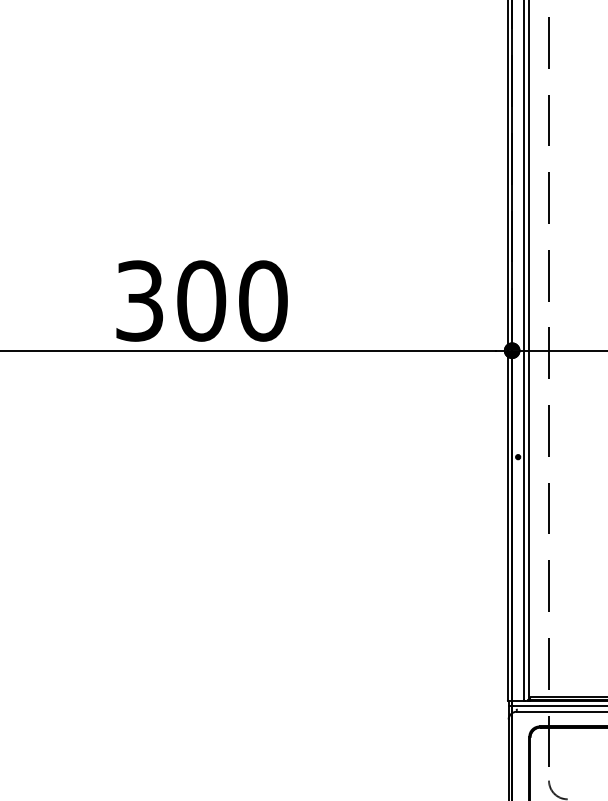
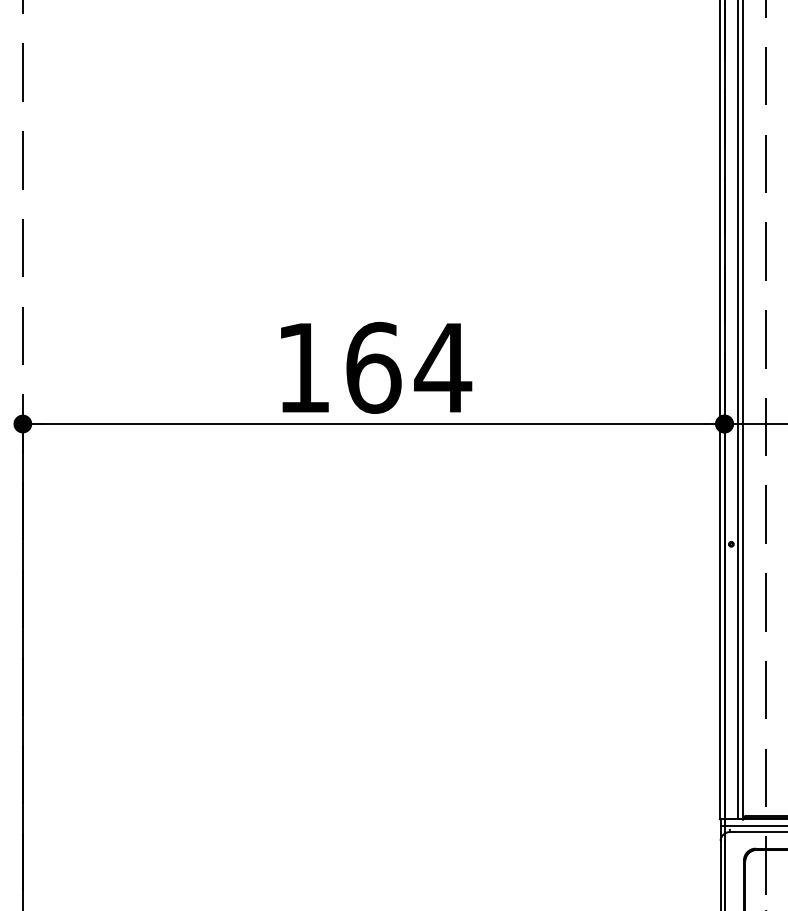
text: (202, 300) -> (374, 367), 300 -> 164

